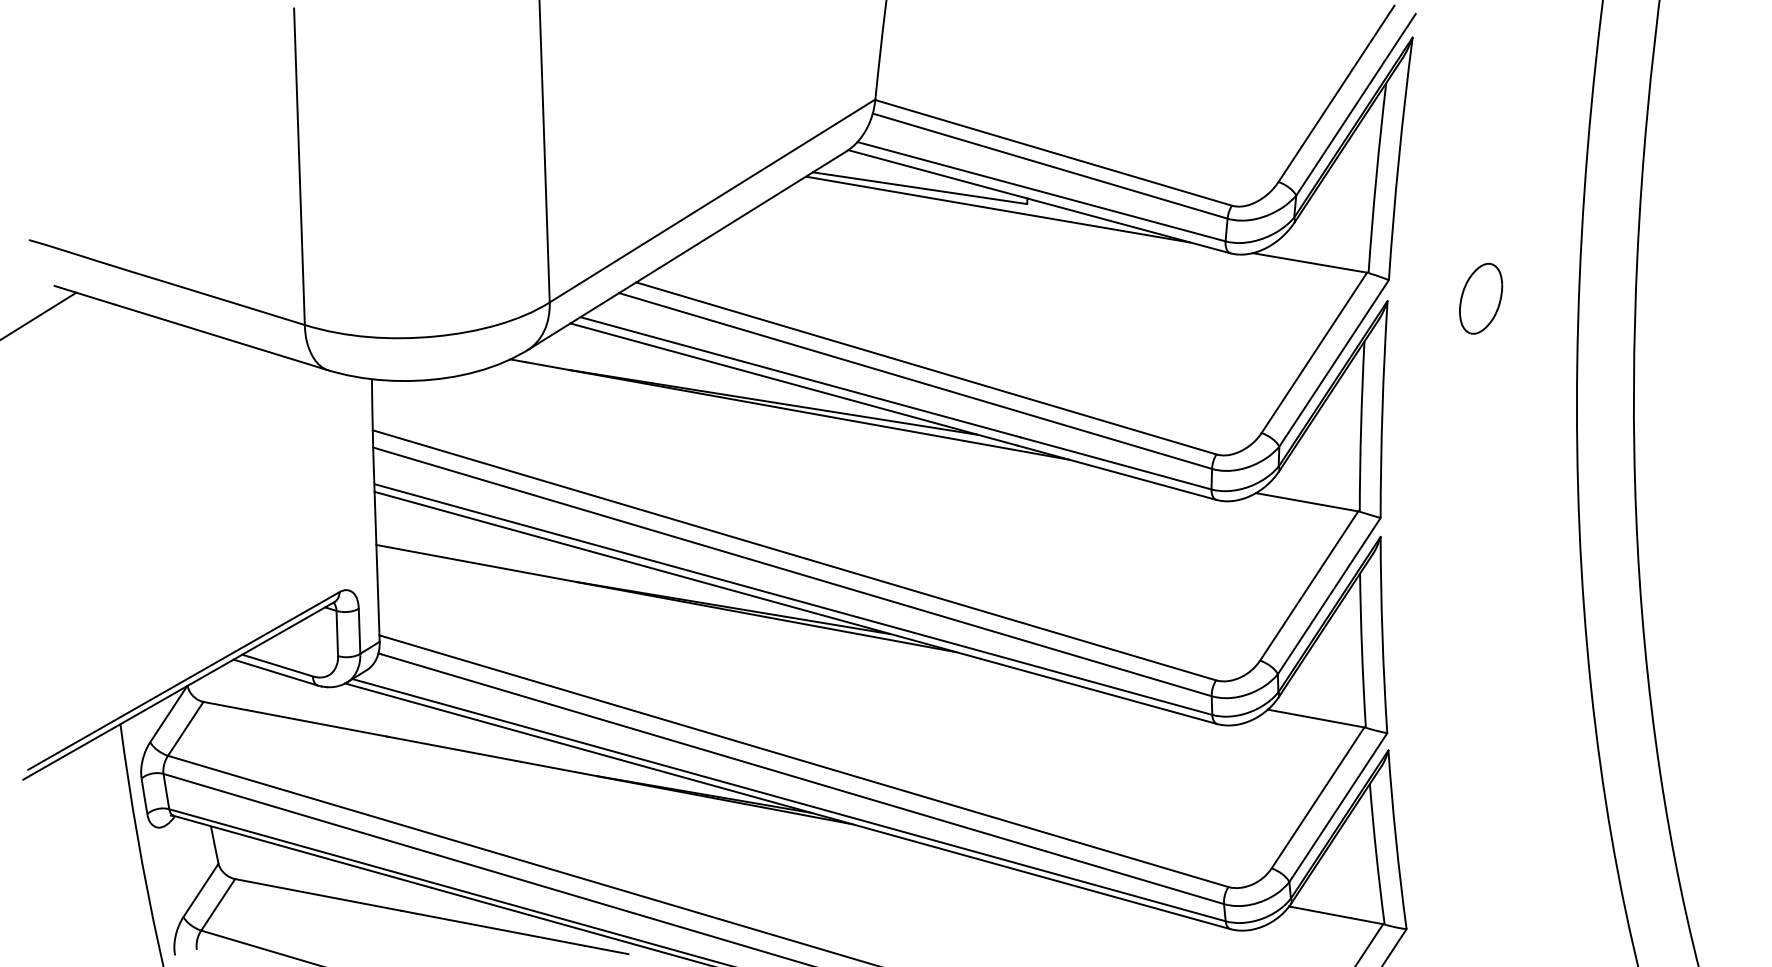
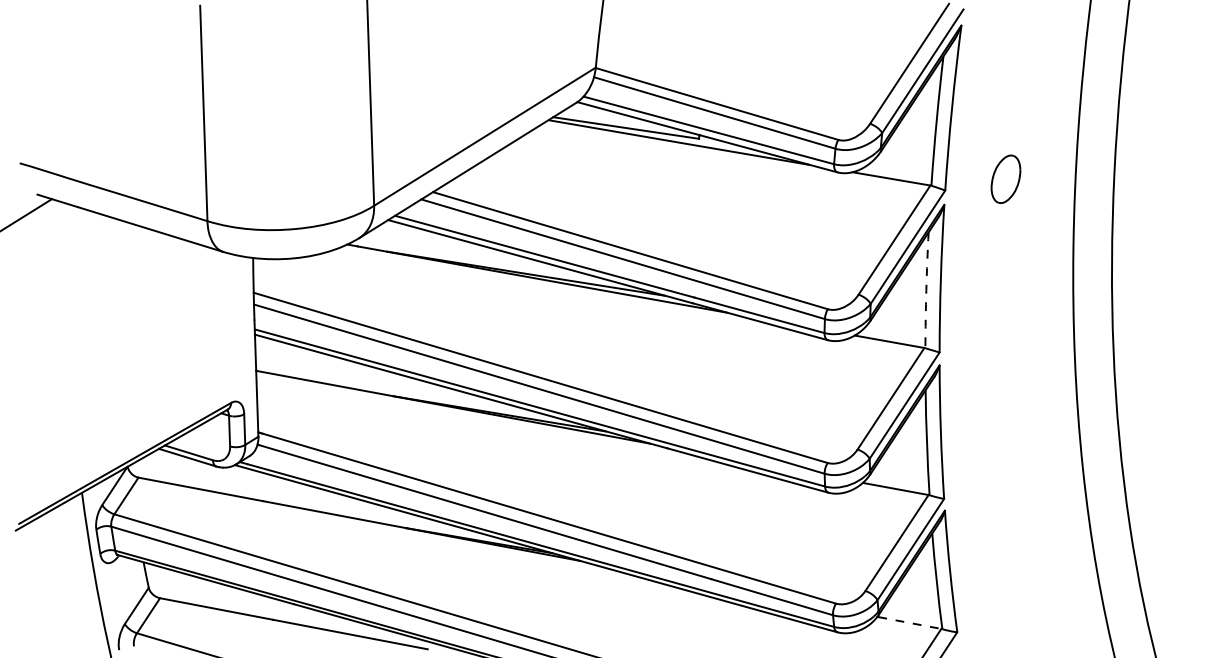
part: (1480, 297) -> (1005, 178), moved
arc: (1361, 426) -> (926, 290), solid -> dashed
line: (1337, 916) -> (910, 623), solid -> dashed

